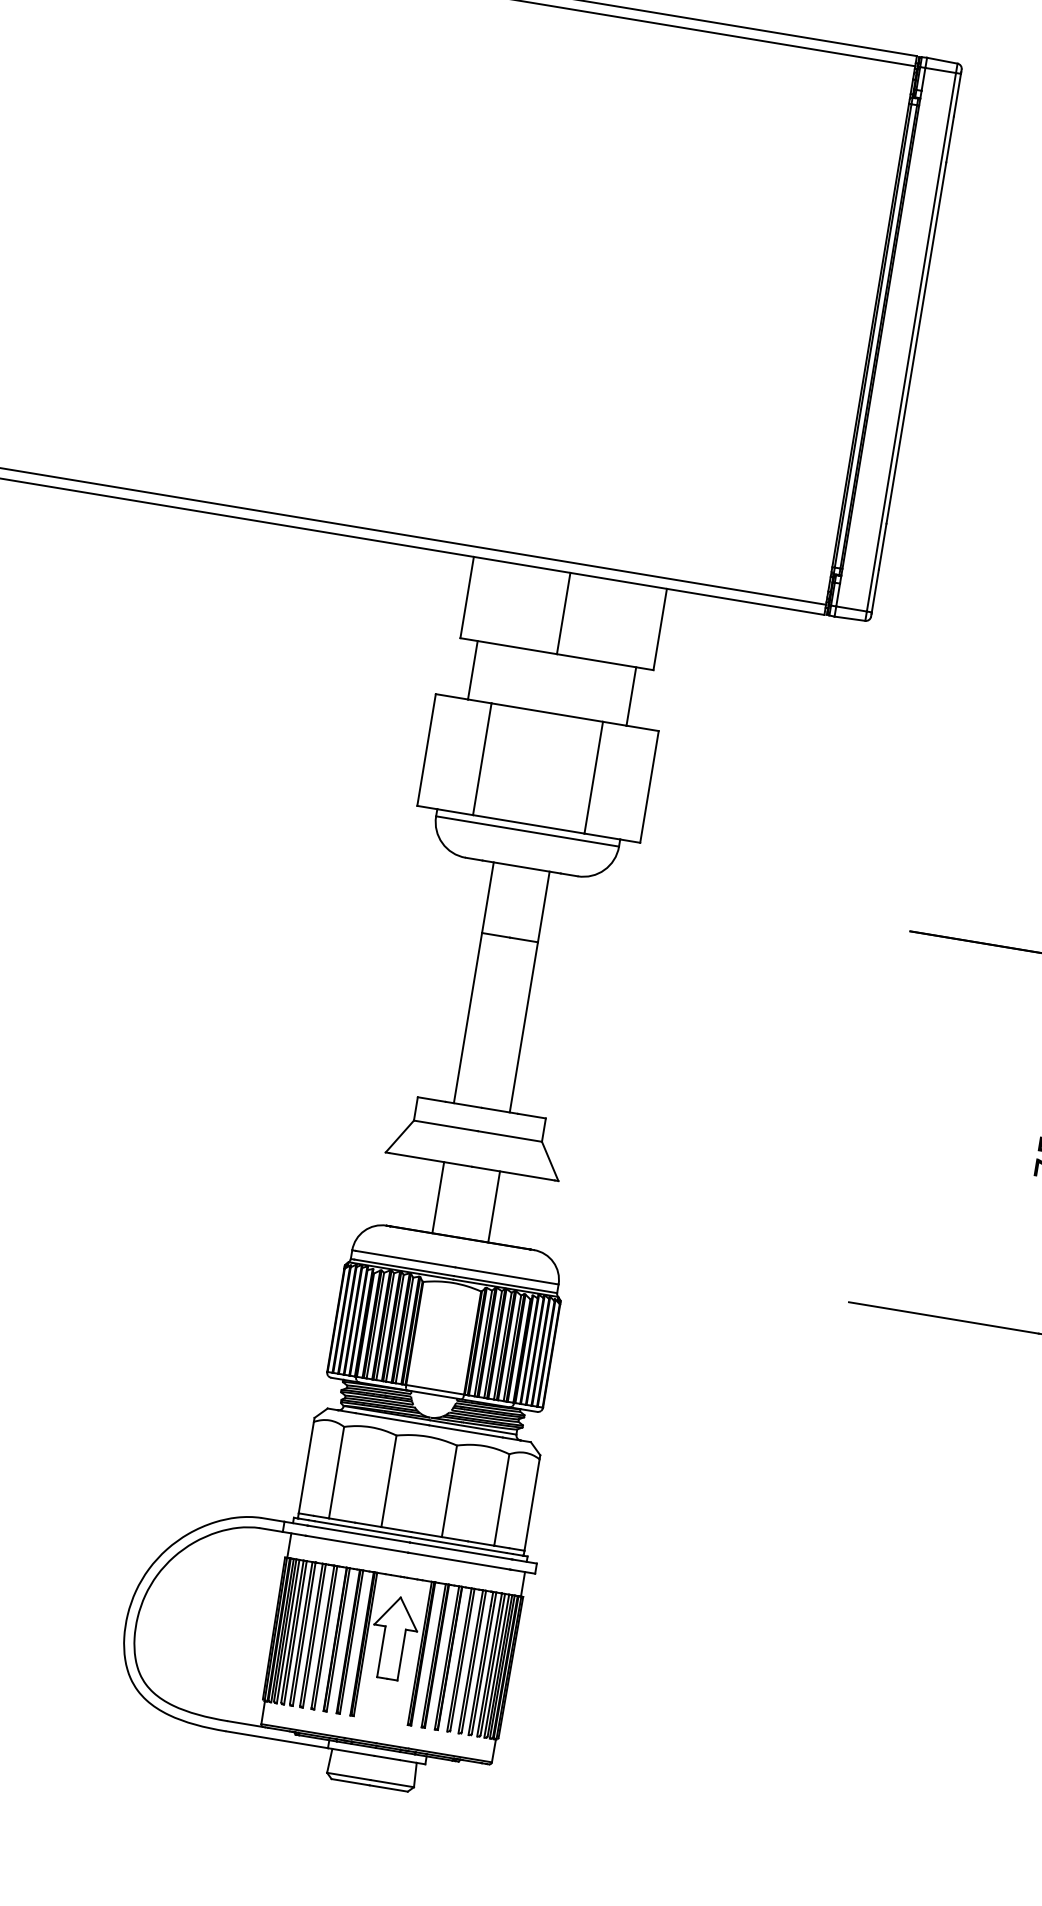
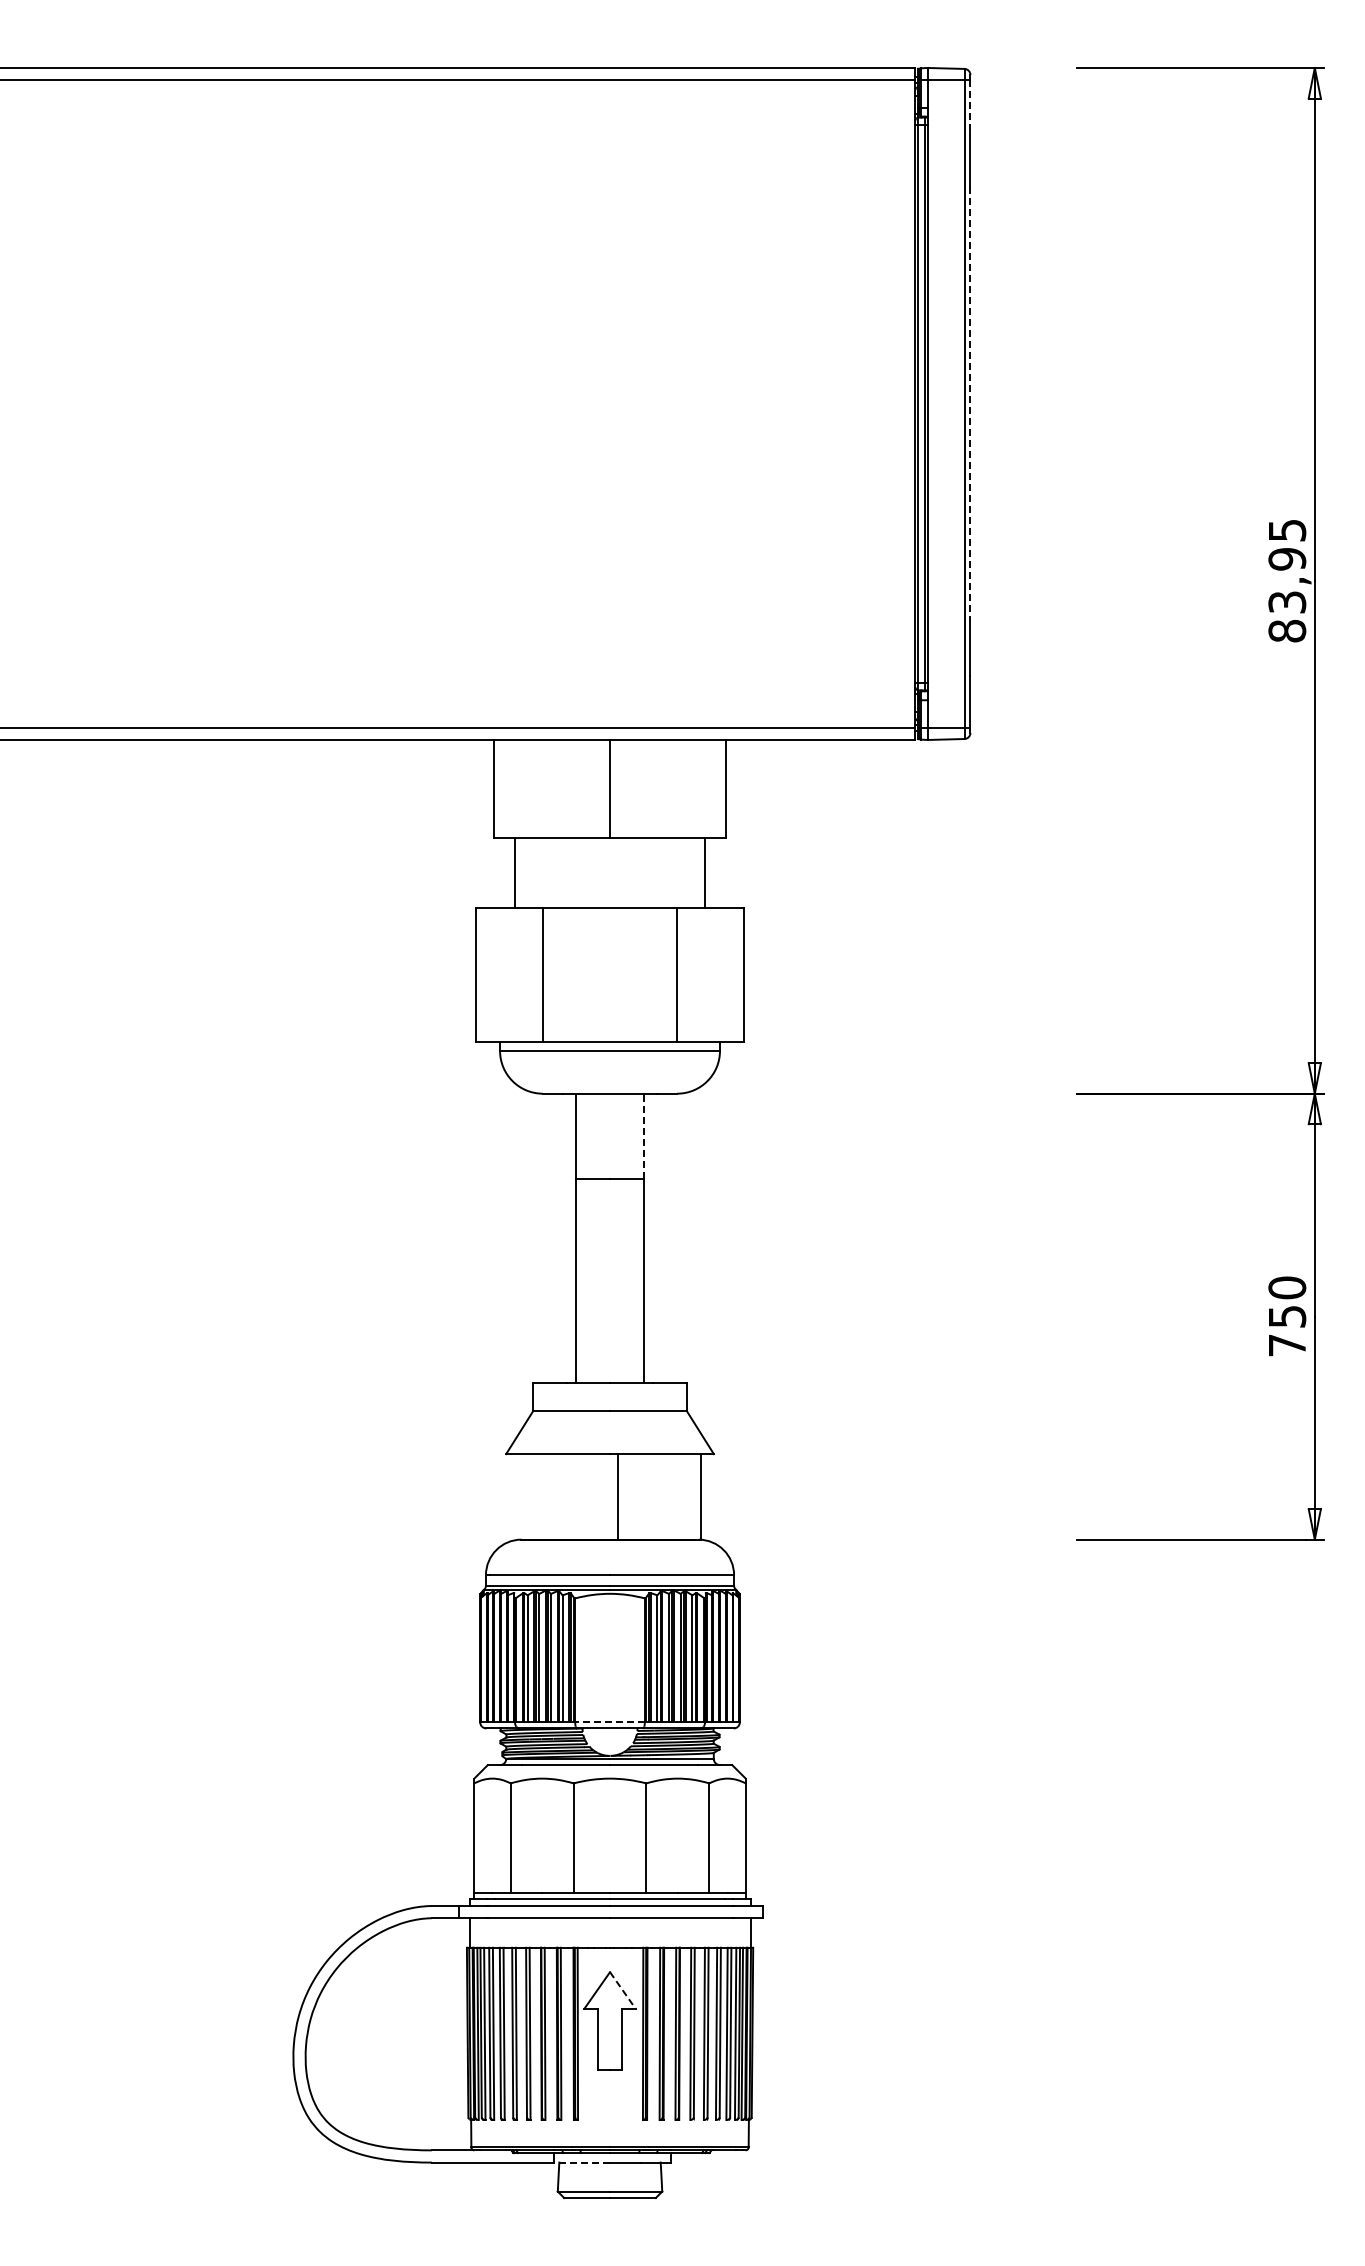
line: (957, 94) -> (970, 105), solid -> dashed
line: (916, 343) -> (970, 404), solid -> dashed
line: (543, 906) -> (643, 1135), solid -> dashed
line: (438, 1197) -> (618, 1496), moved
line: (494, 1206) -> (700, 1496), moved
line: (435, 1390) -> (610, 1722), solid -> dashed
line: (409, 1614) -> (623, 1990), solid -> dashed
line: (351, 1752) -> (582, 2162), solid -> dashed

